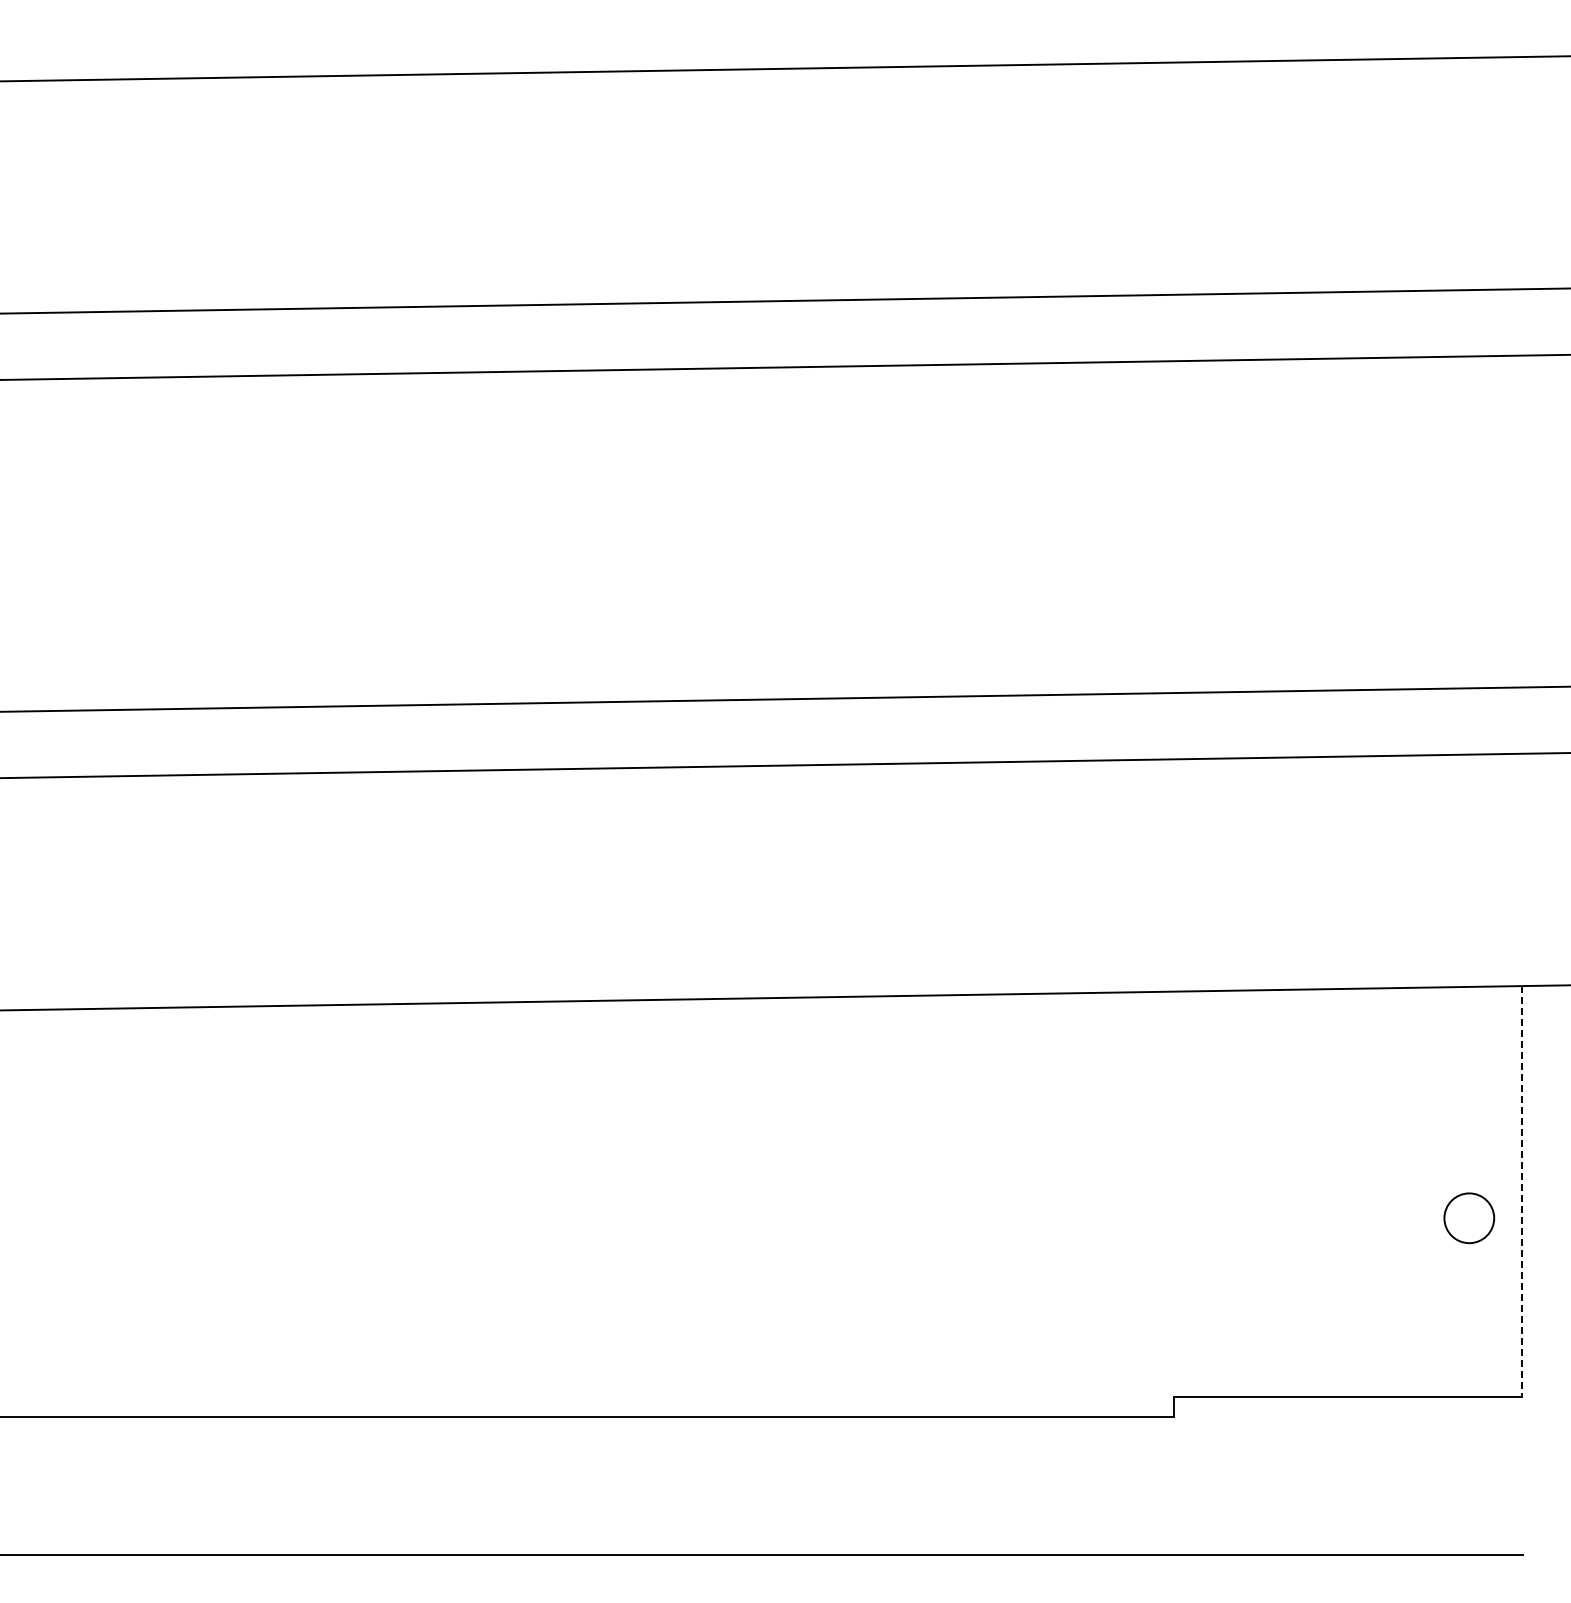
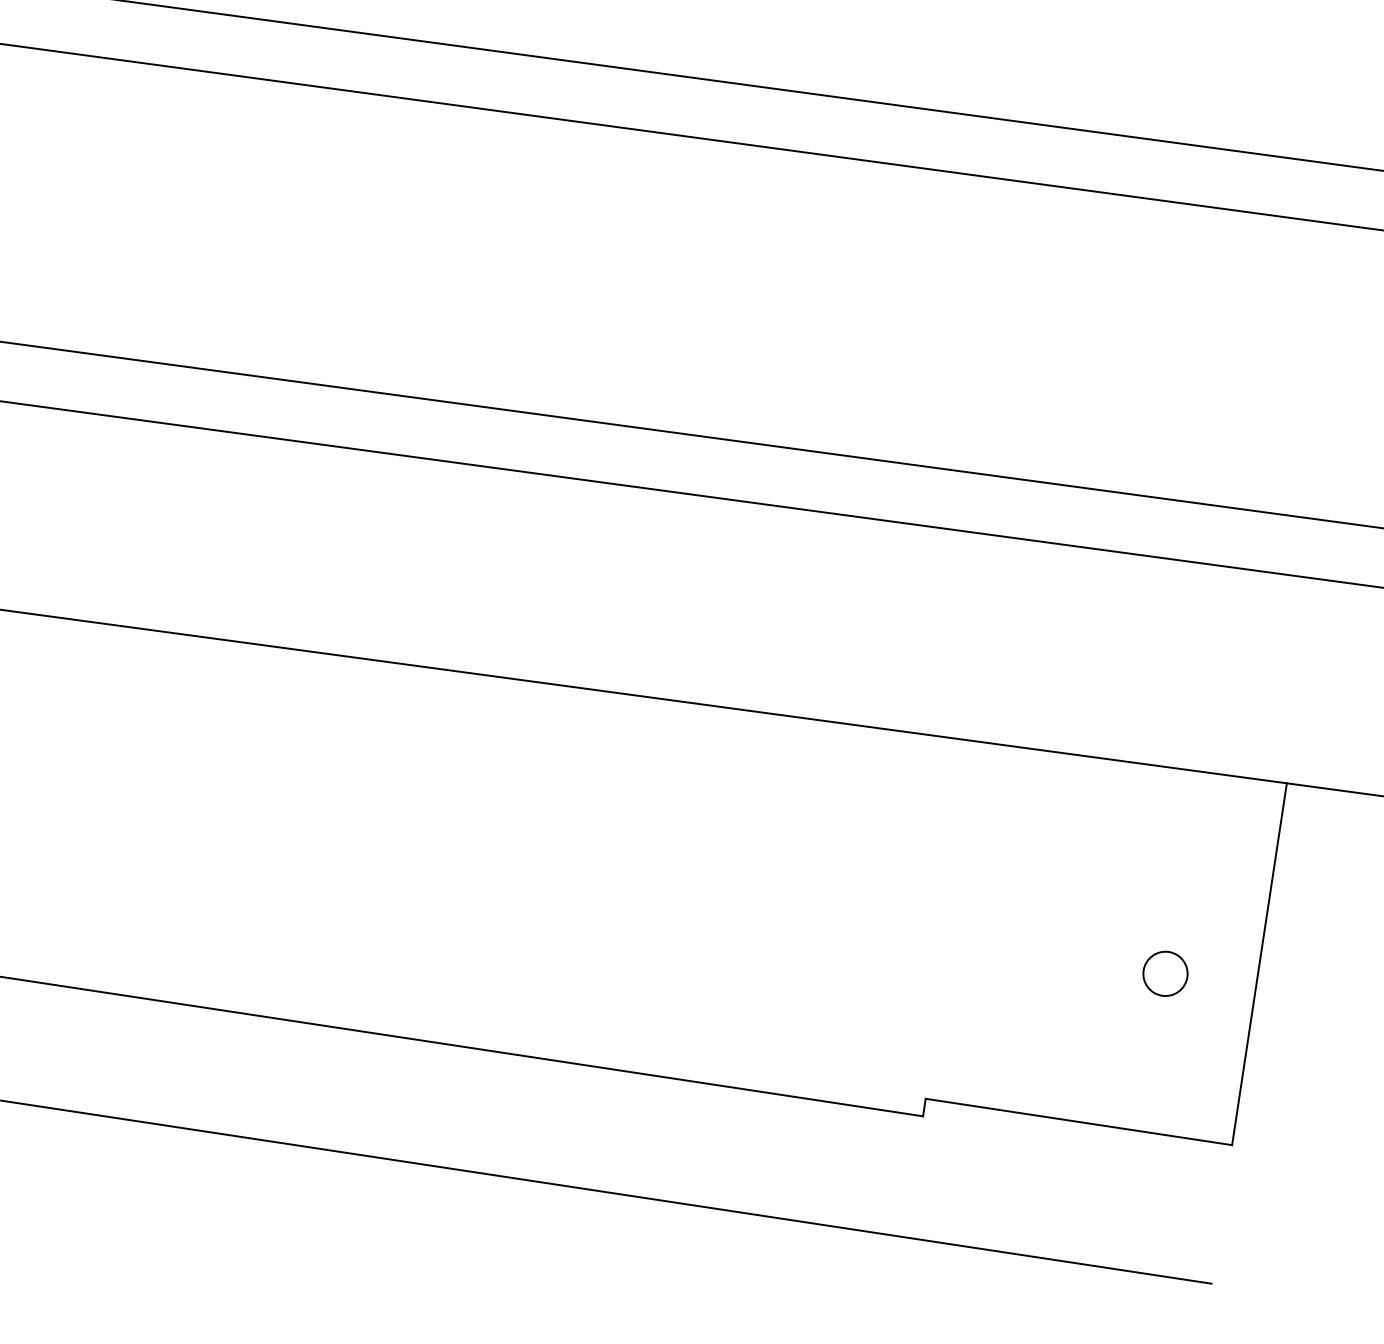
line: (1522, 1191) -> (1259, 964), dashed -> solid
circle: (1469, 1218) -> (1165, 974), moved

